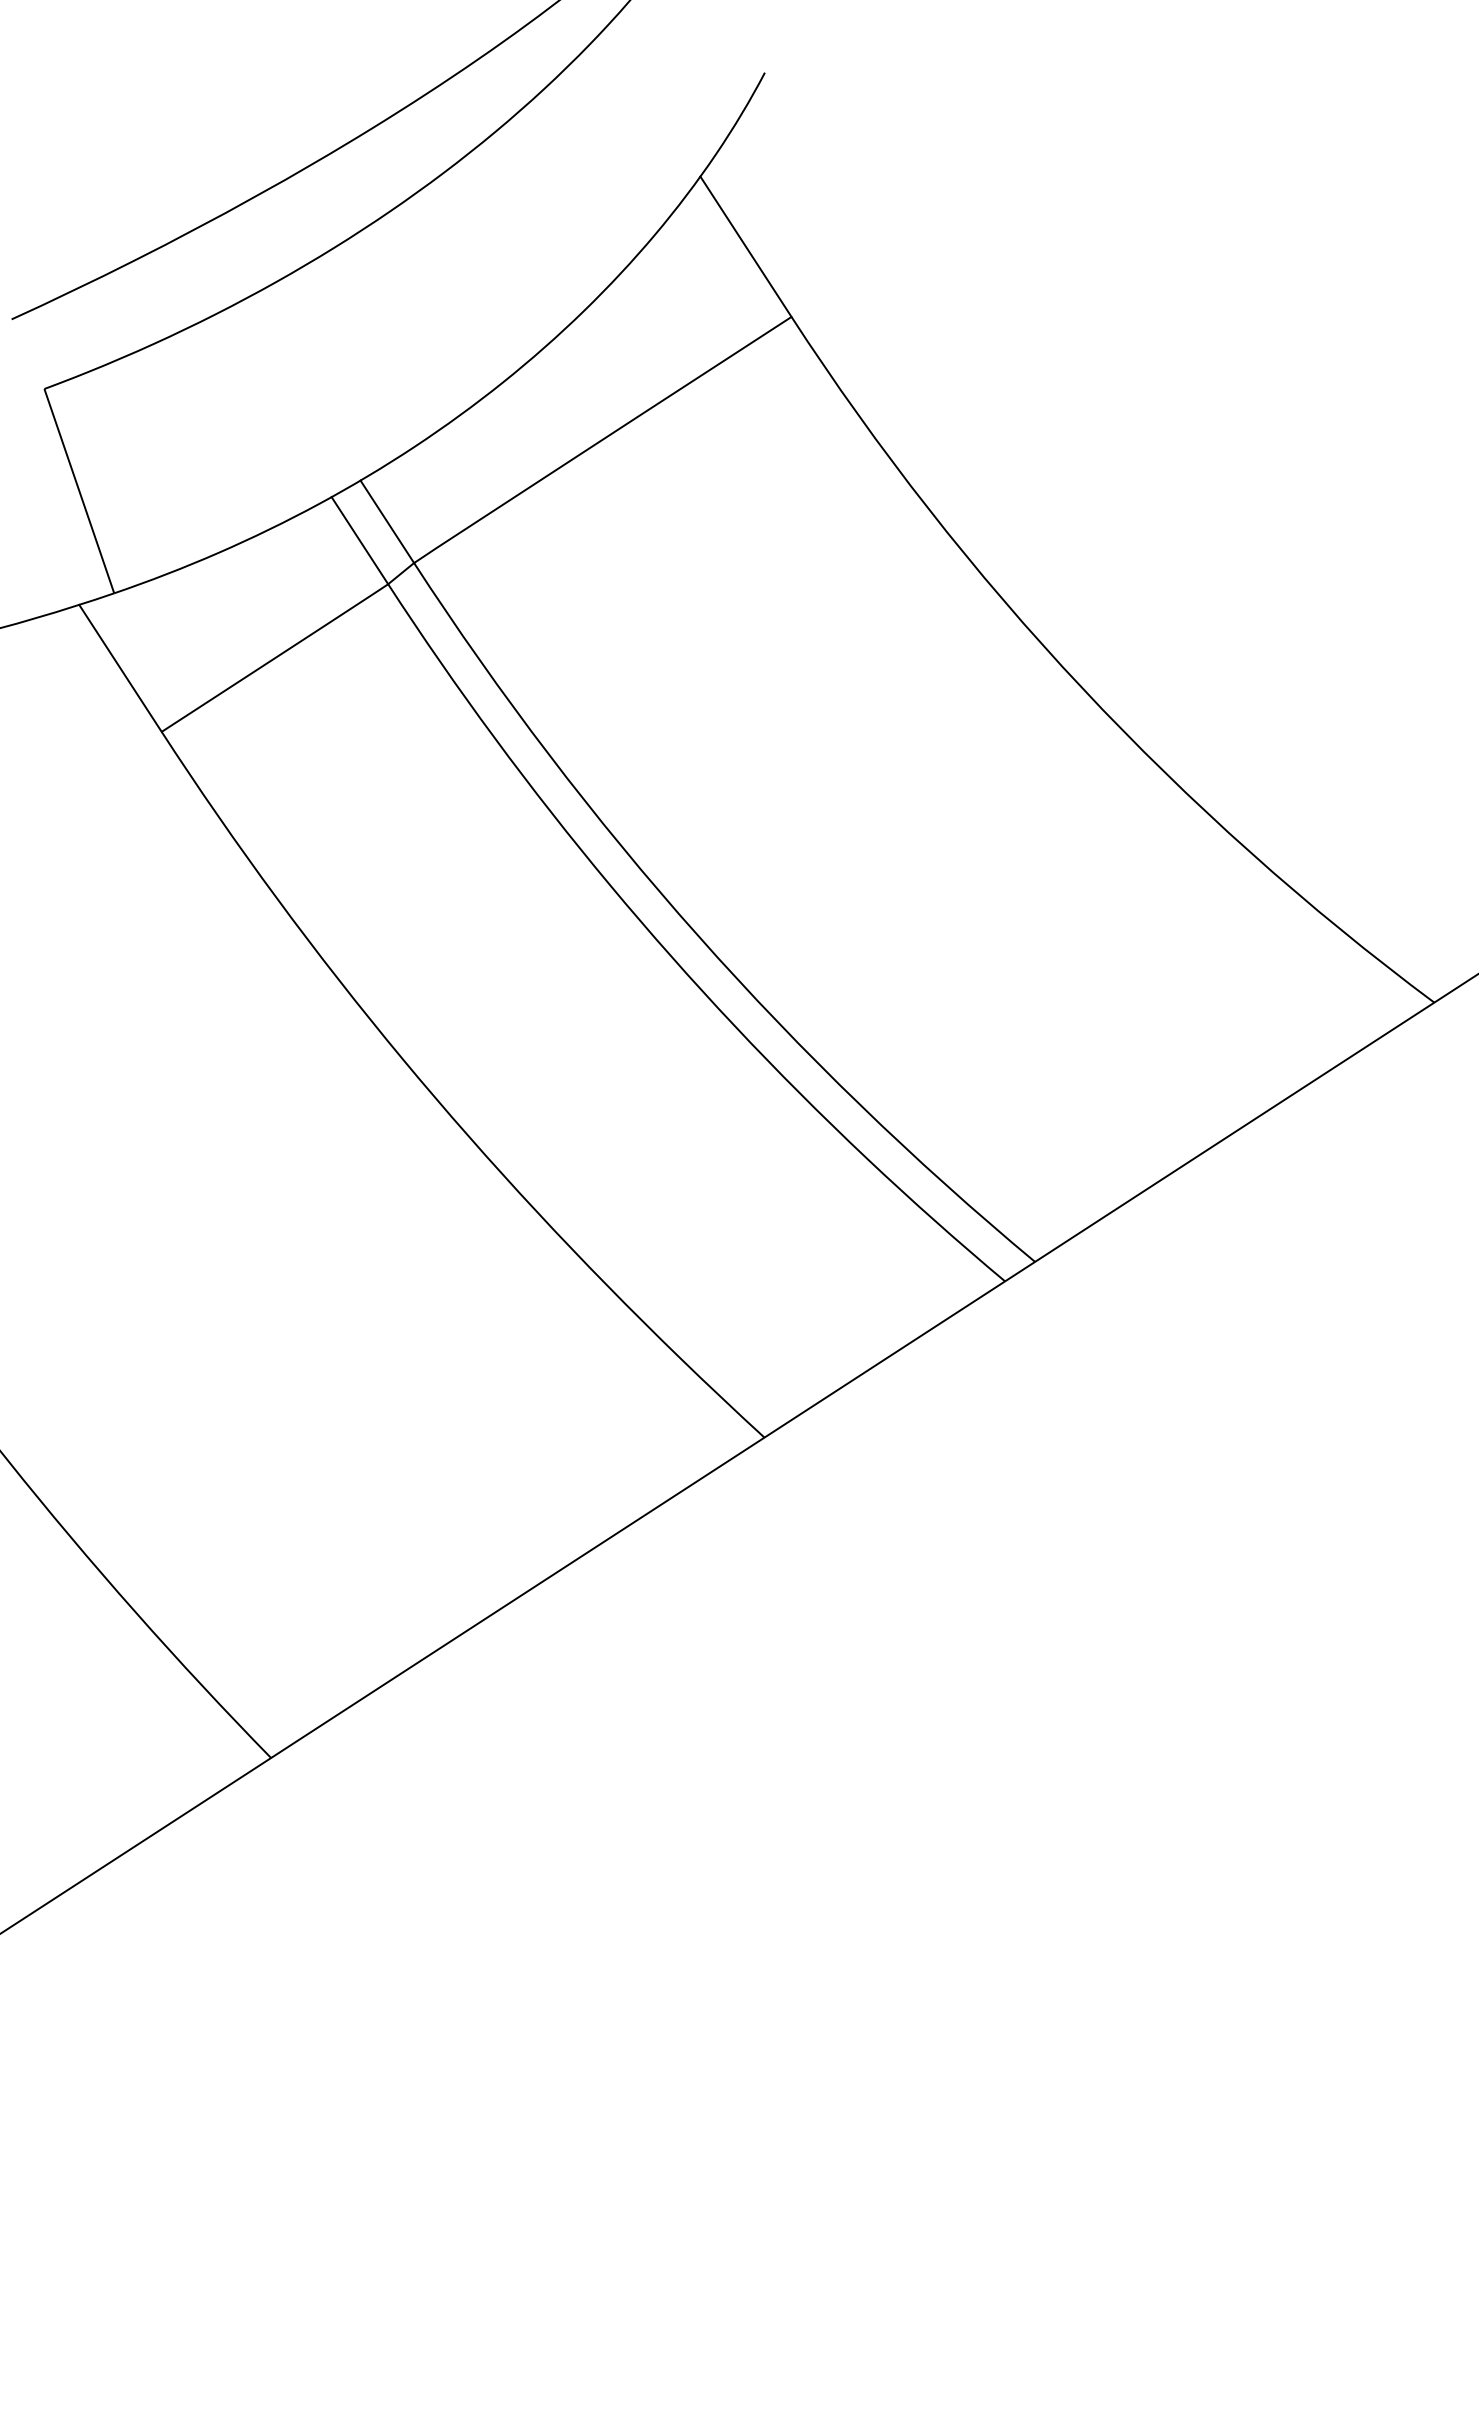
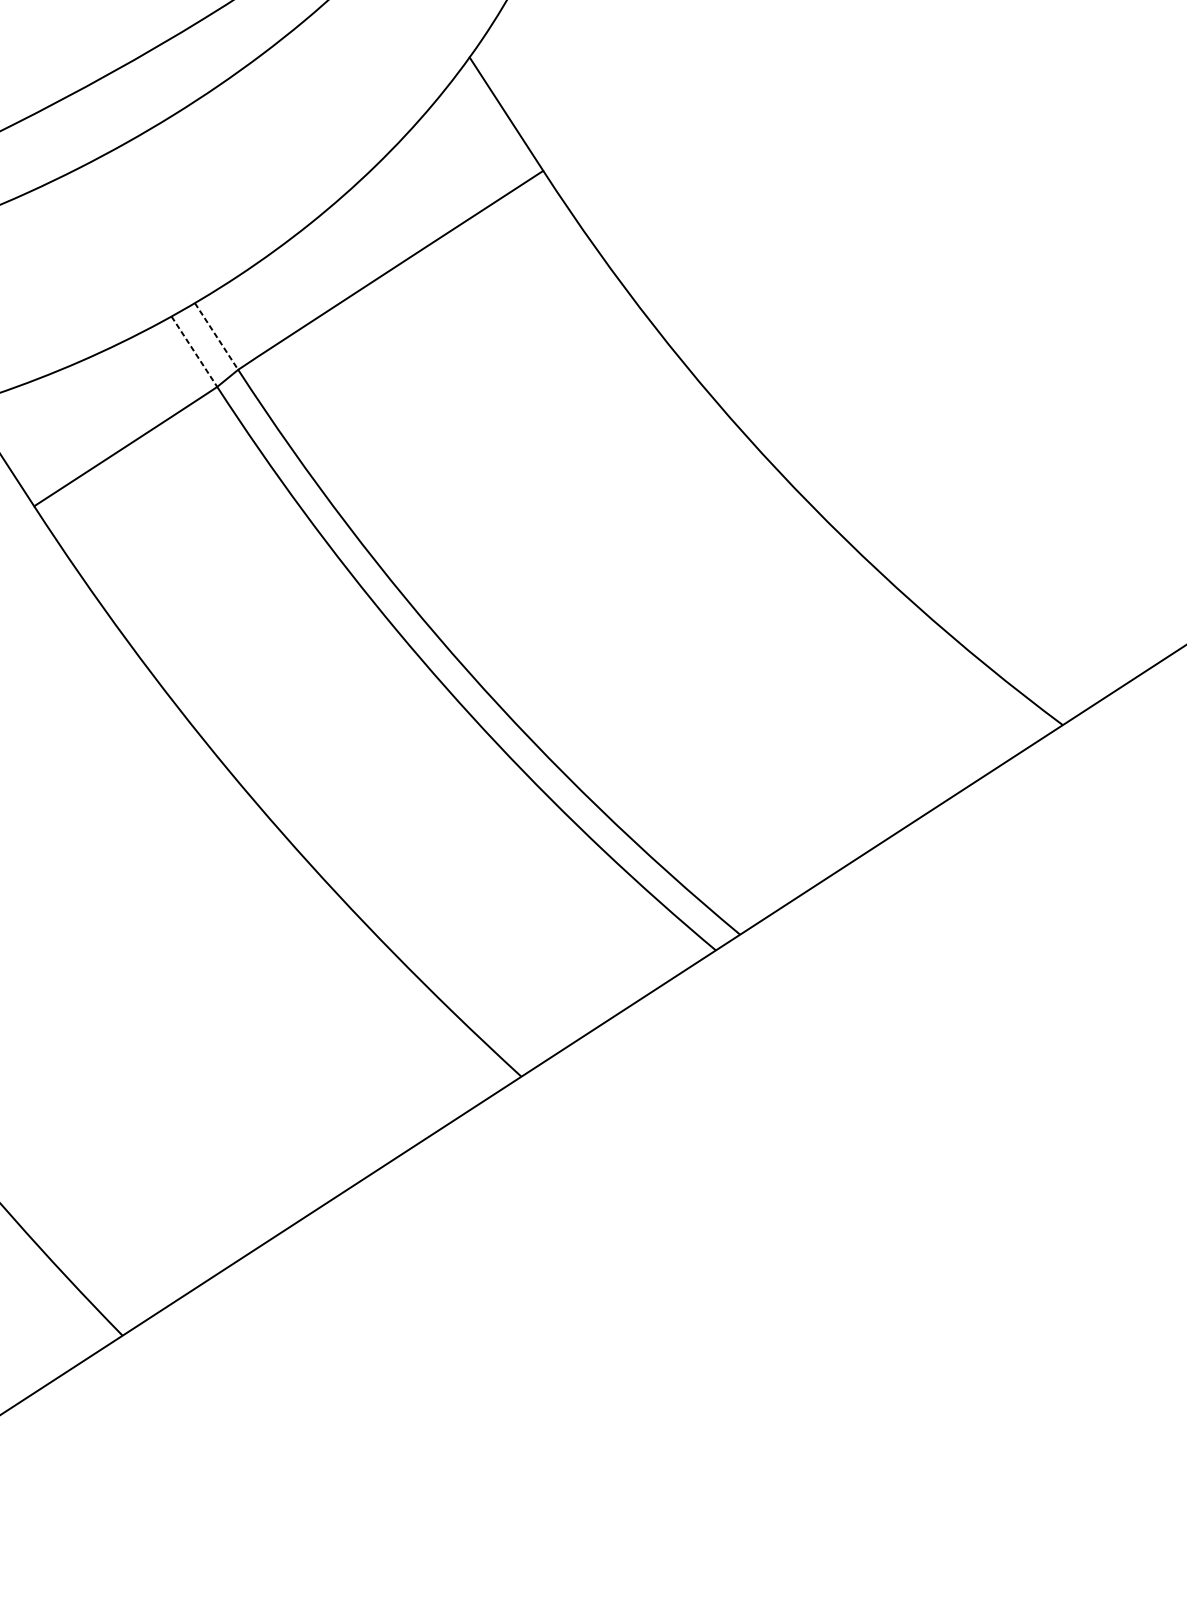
line: (387, 522) -> (216, 337), solid -> dashed
line: (359, 540) -> (194, 351), solid -> dashed

